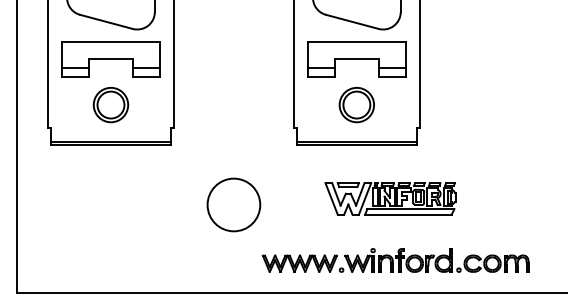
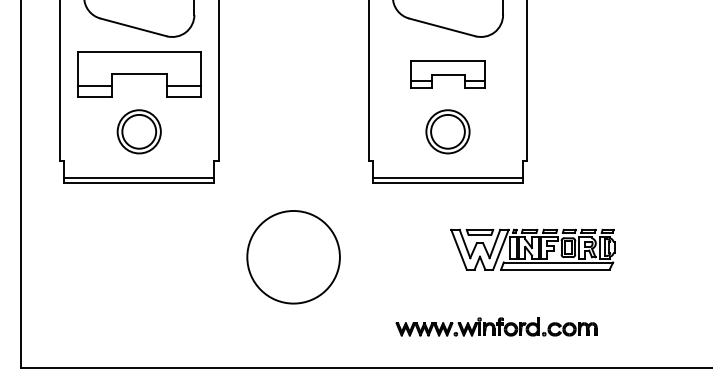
part: (356, 59) -> (447, 74), size x0.6
part: (390, 198) -> (532, 249), moved
circle: (233, 204) -> (293, 256), size x1.4
part: (395, 260) -> (496, 326), size x0.6

